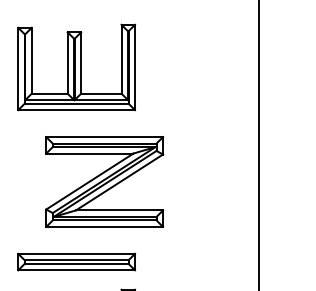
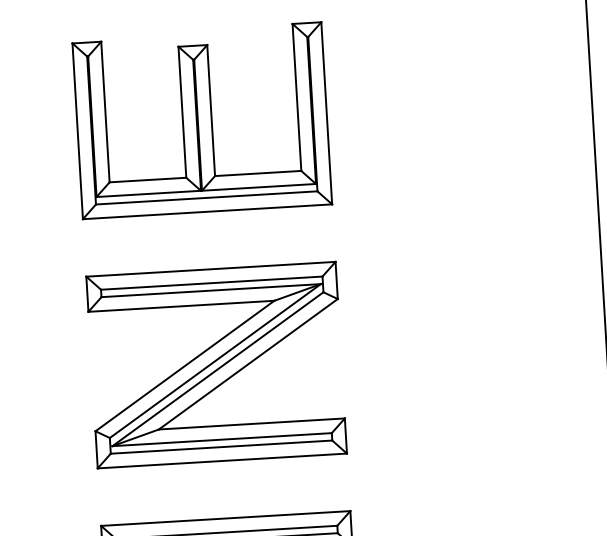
part: (104, 181) -> (216, 364), moved

